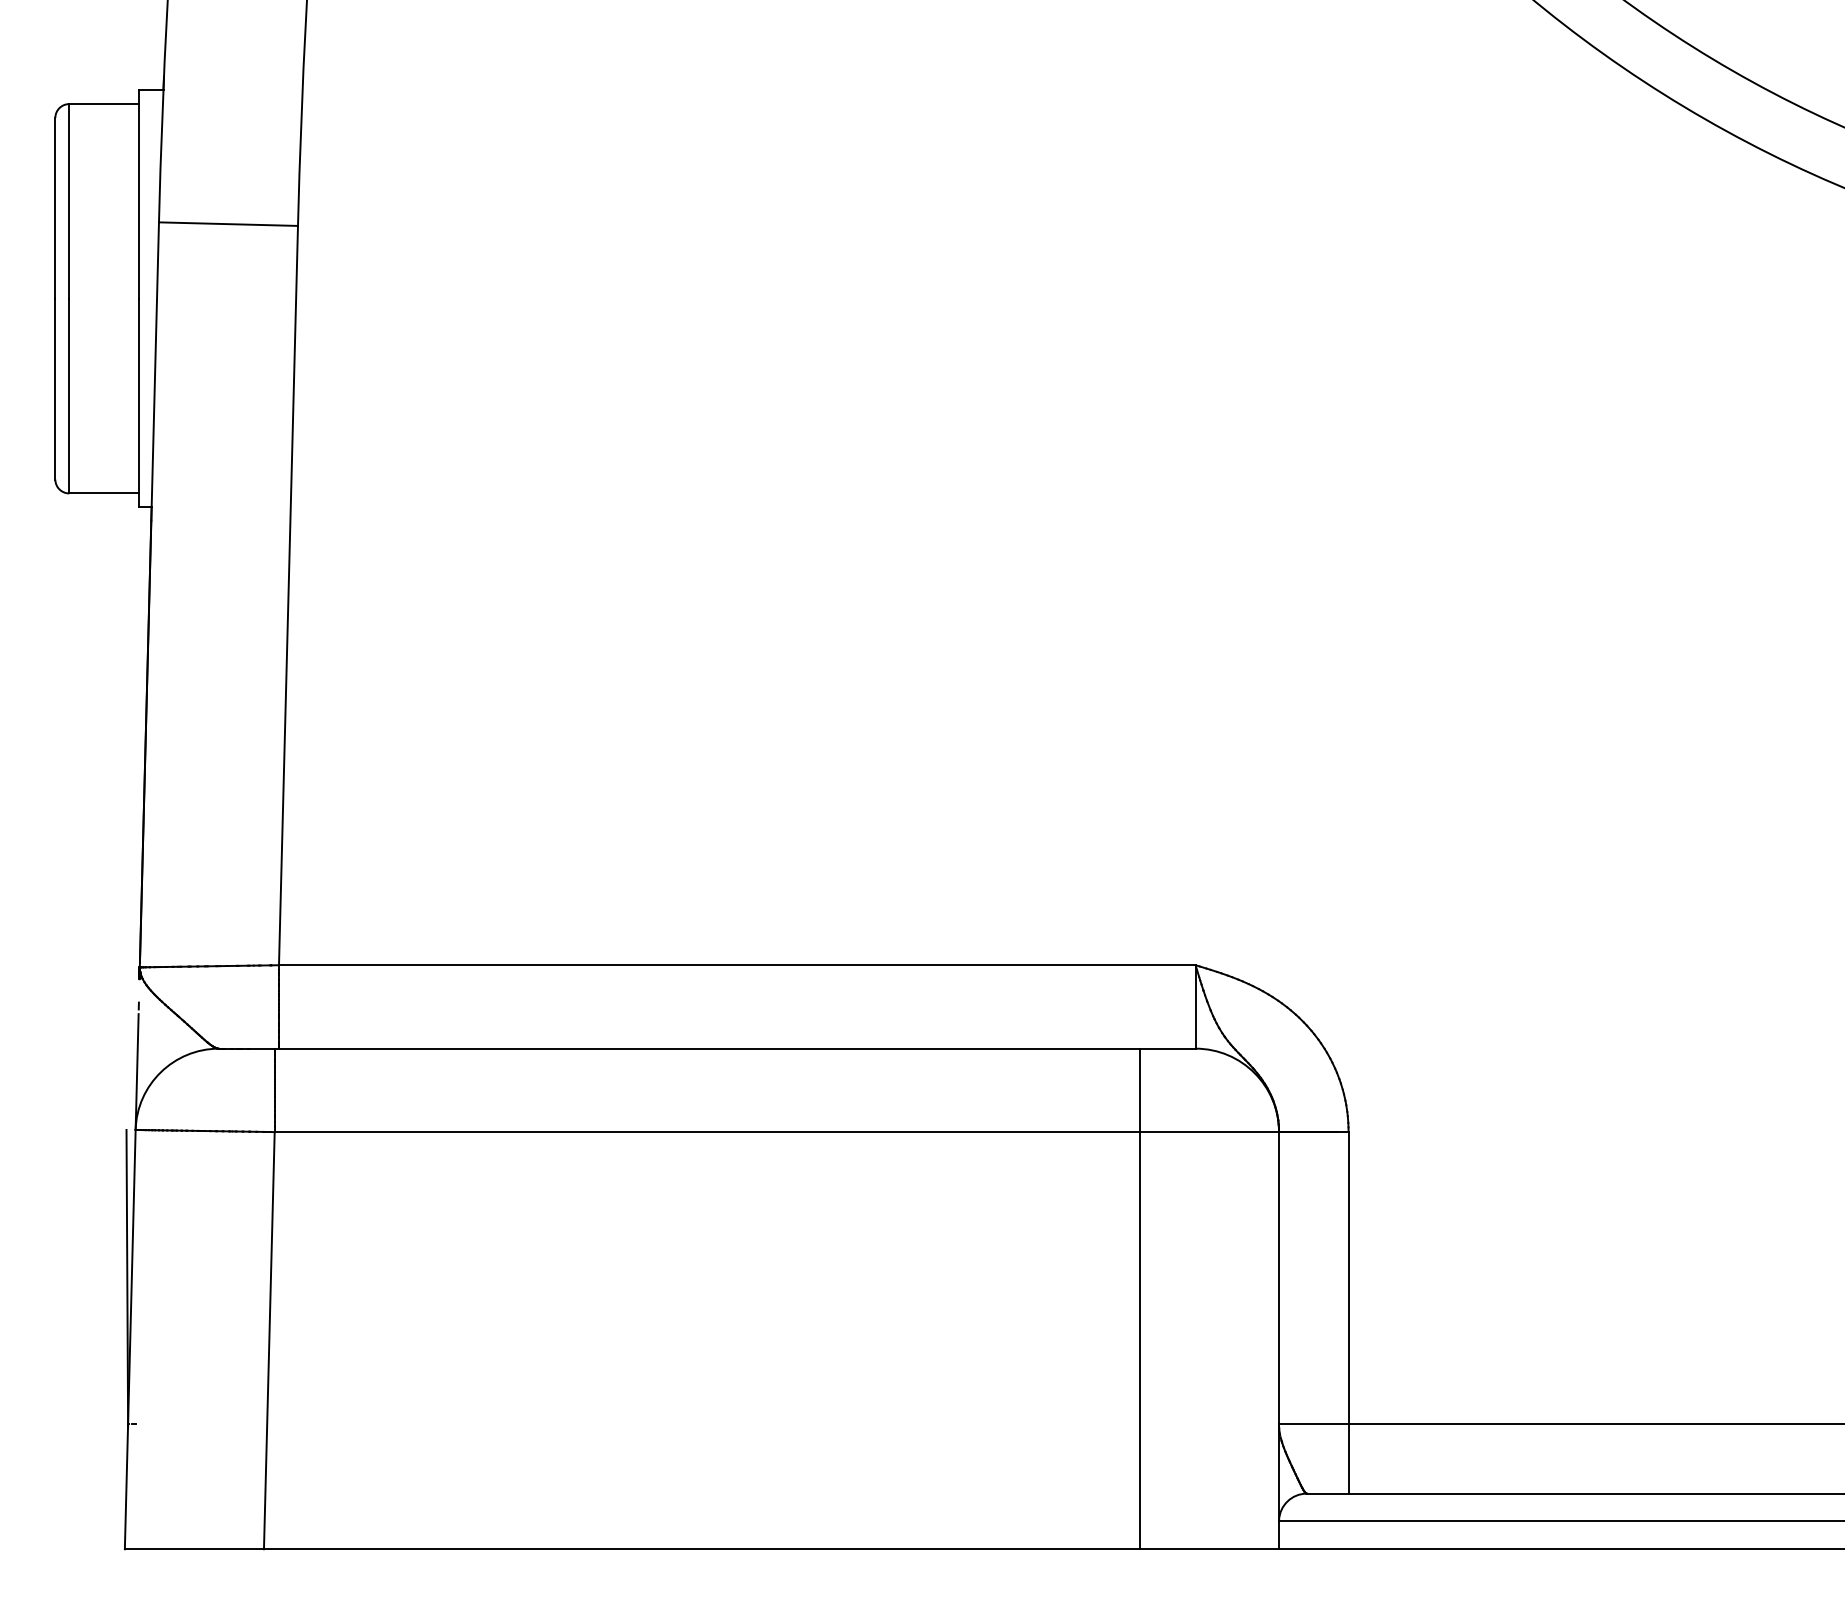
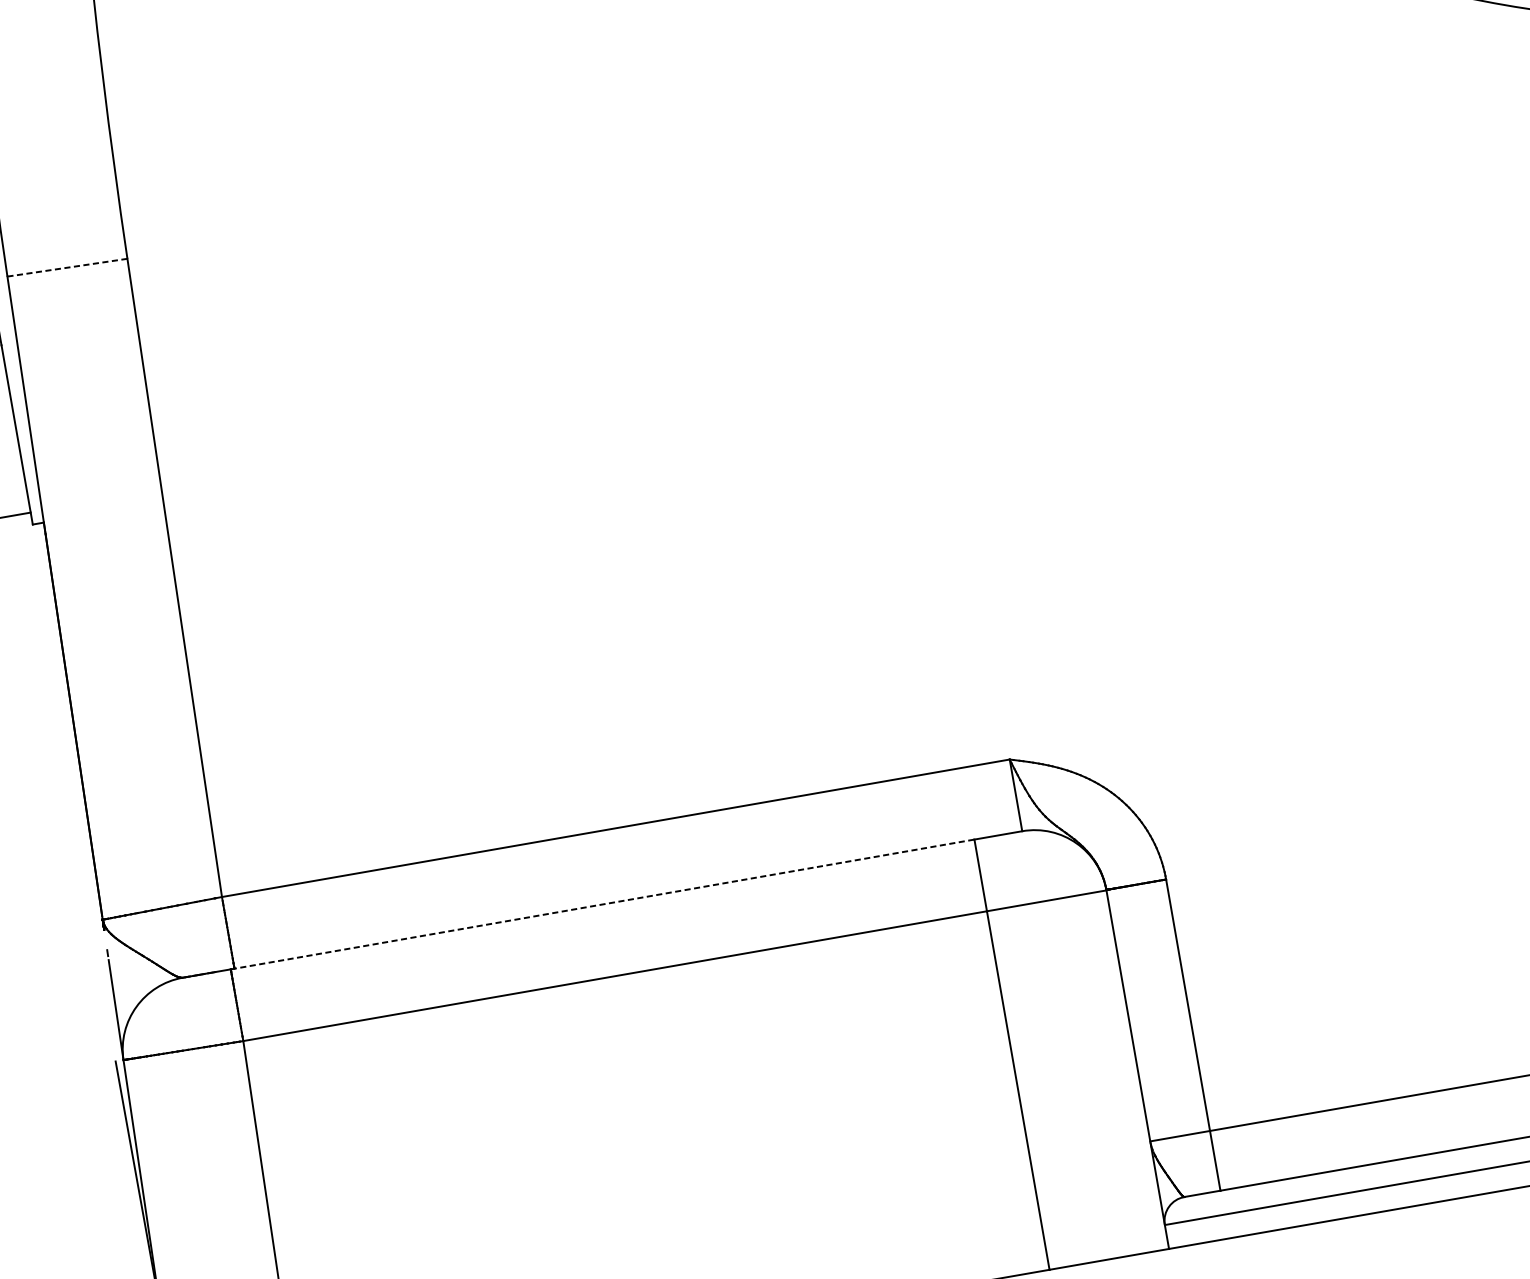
line: (228, 224) -> (67, 268), solid -> dashed
line: (707, 1048) -> (602, 904), solid -> dashed

